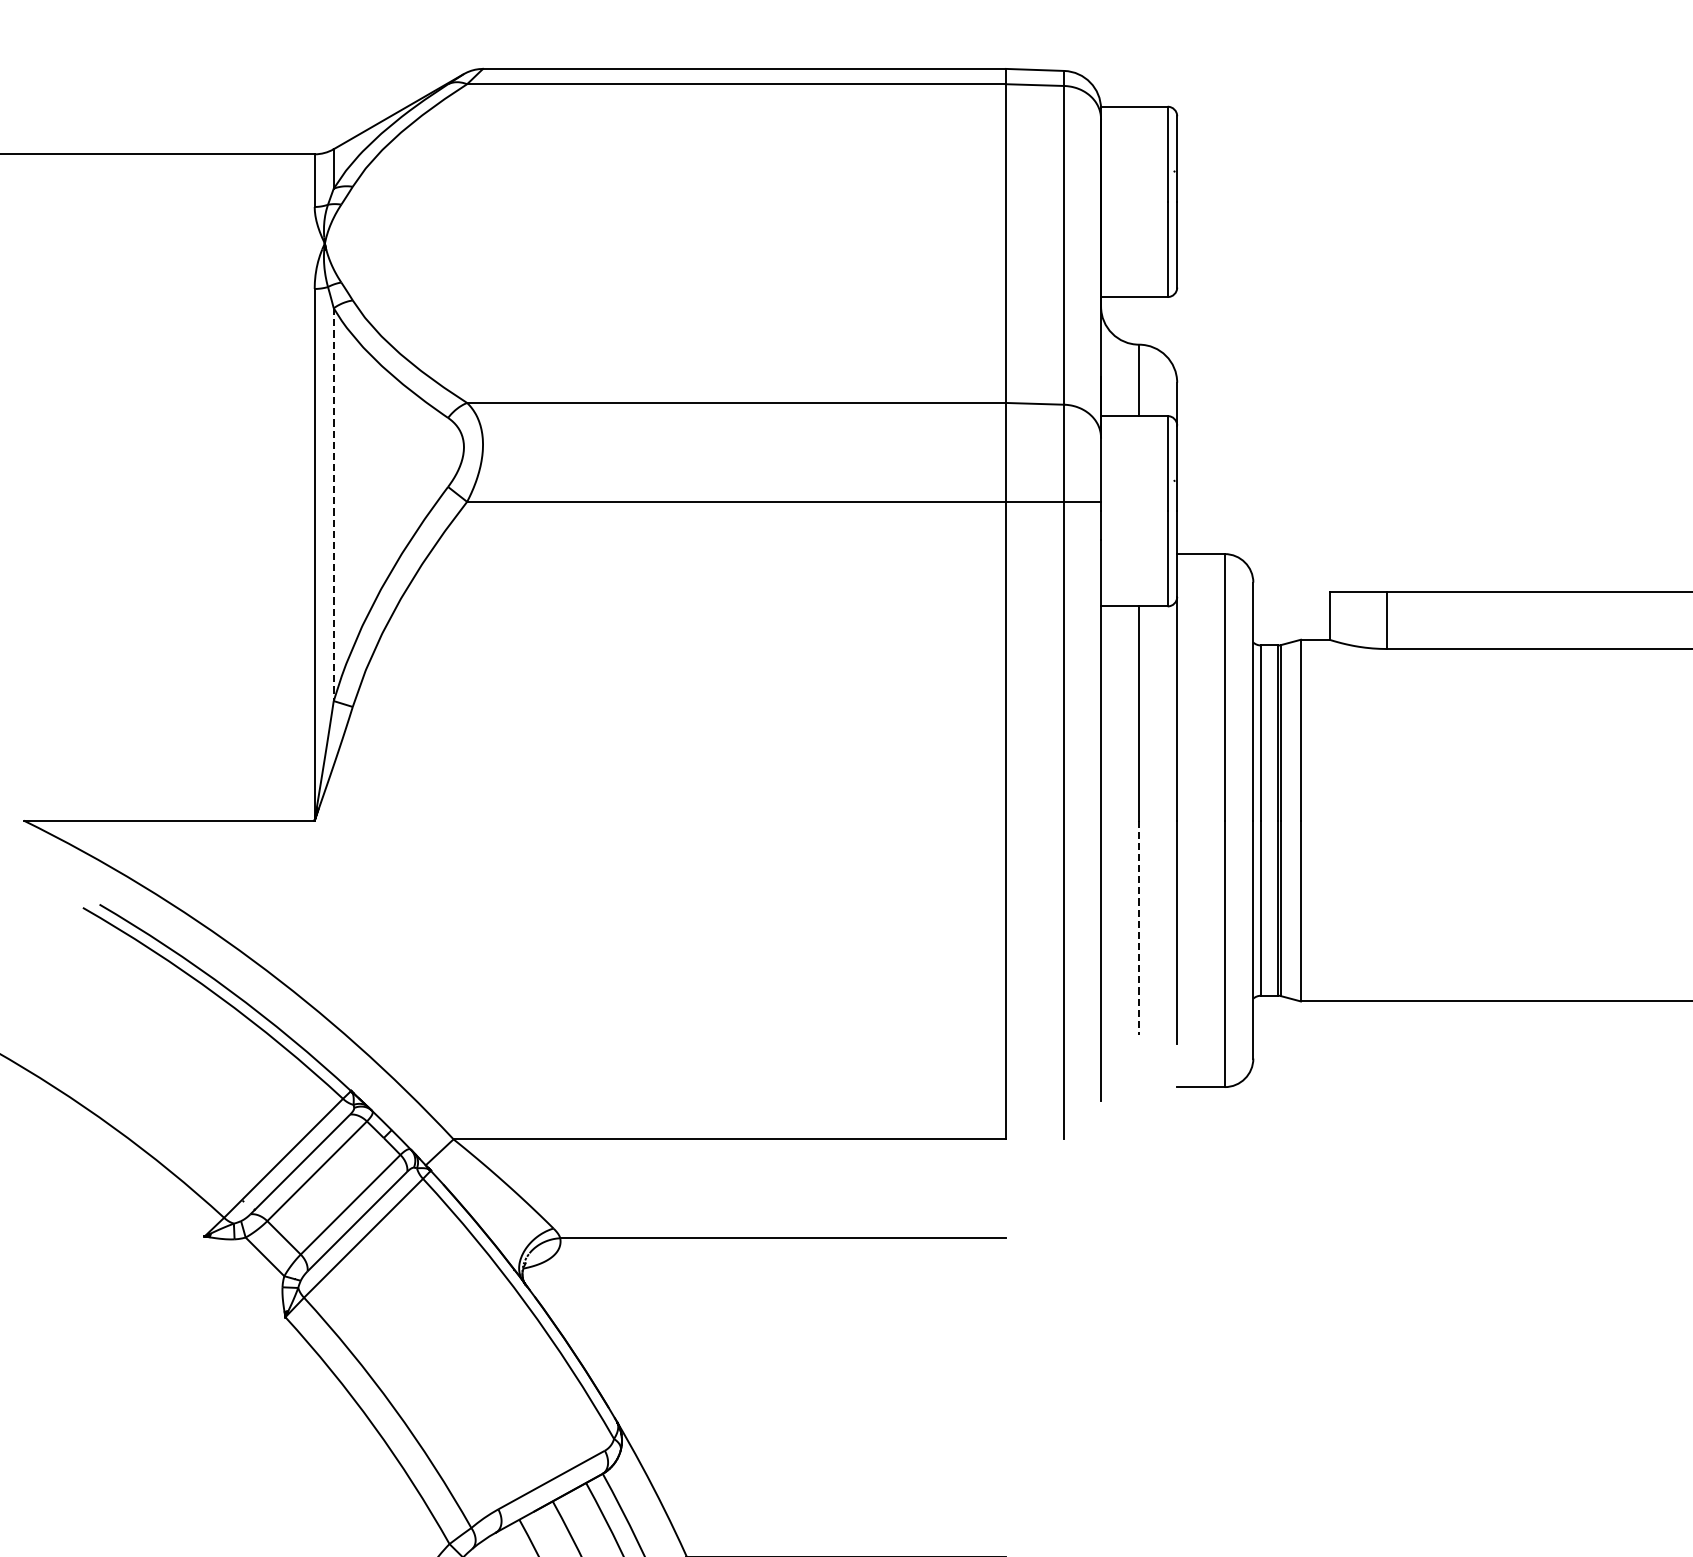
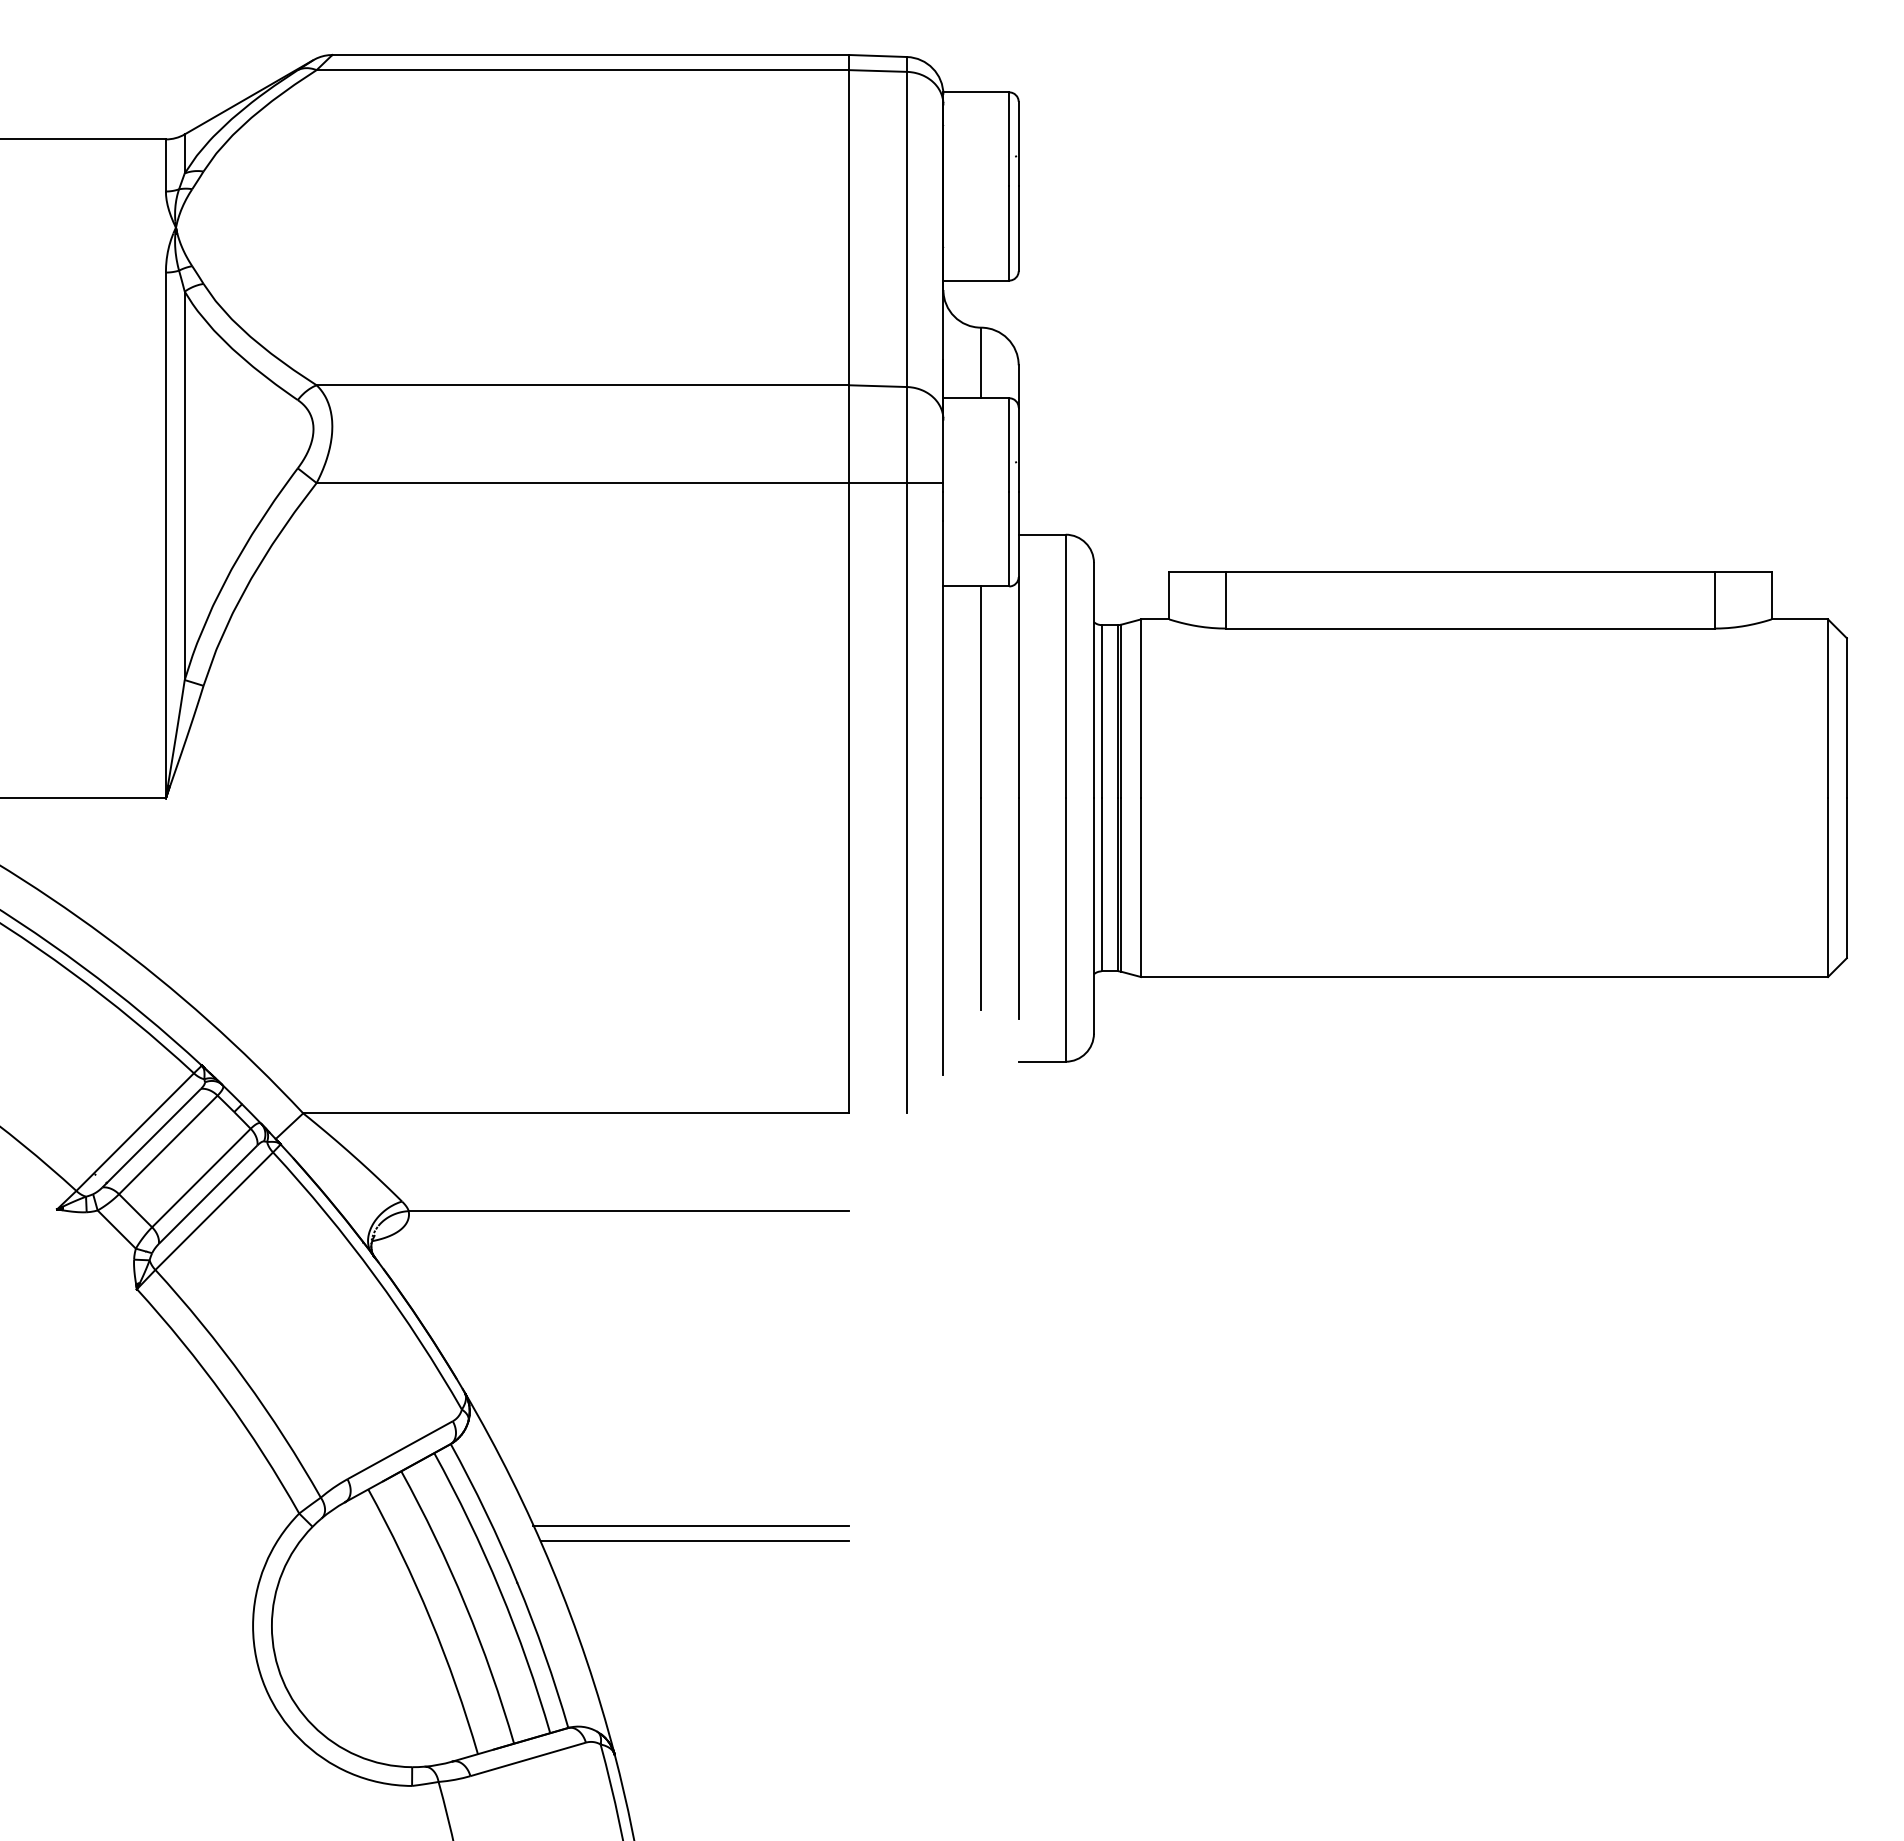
line: (333, 505) -> (184, 486), dashed -> solid
line: (1139, 928) -> (981, 904), dashed -> solid

